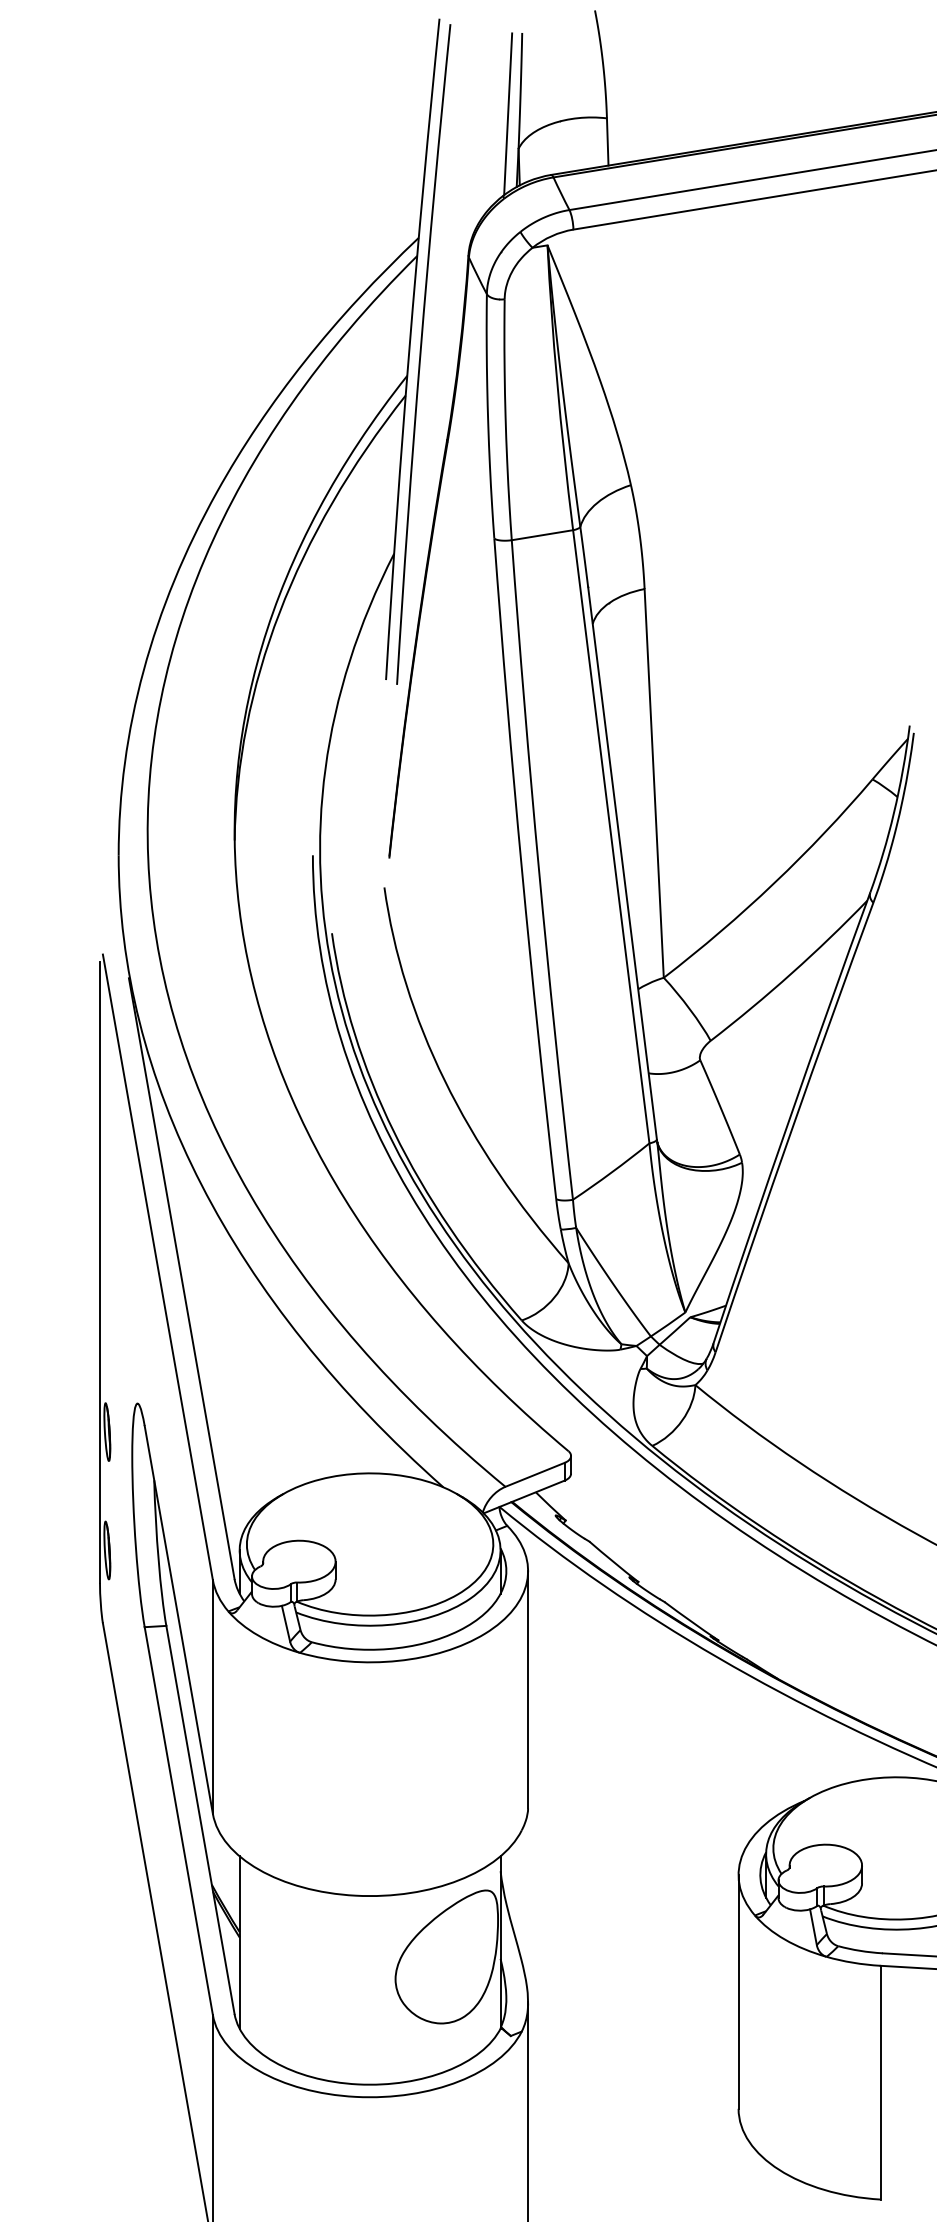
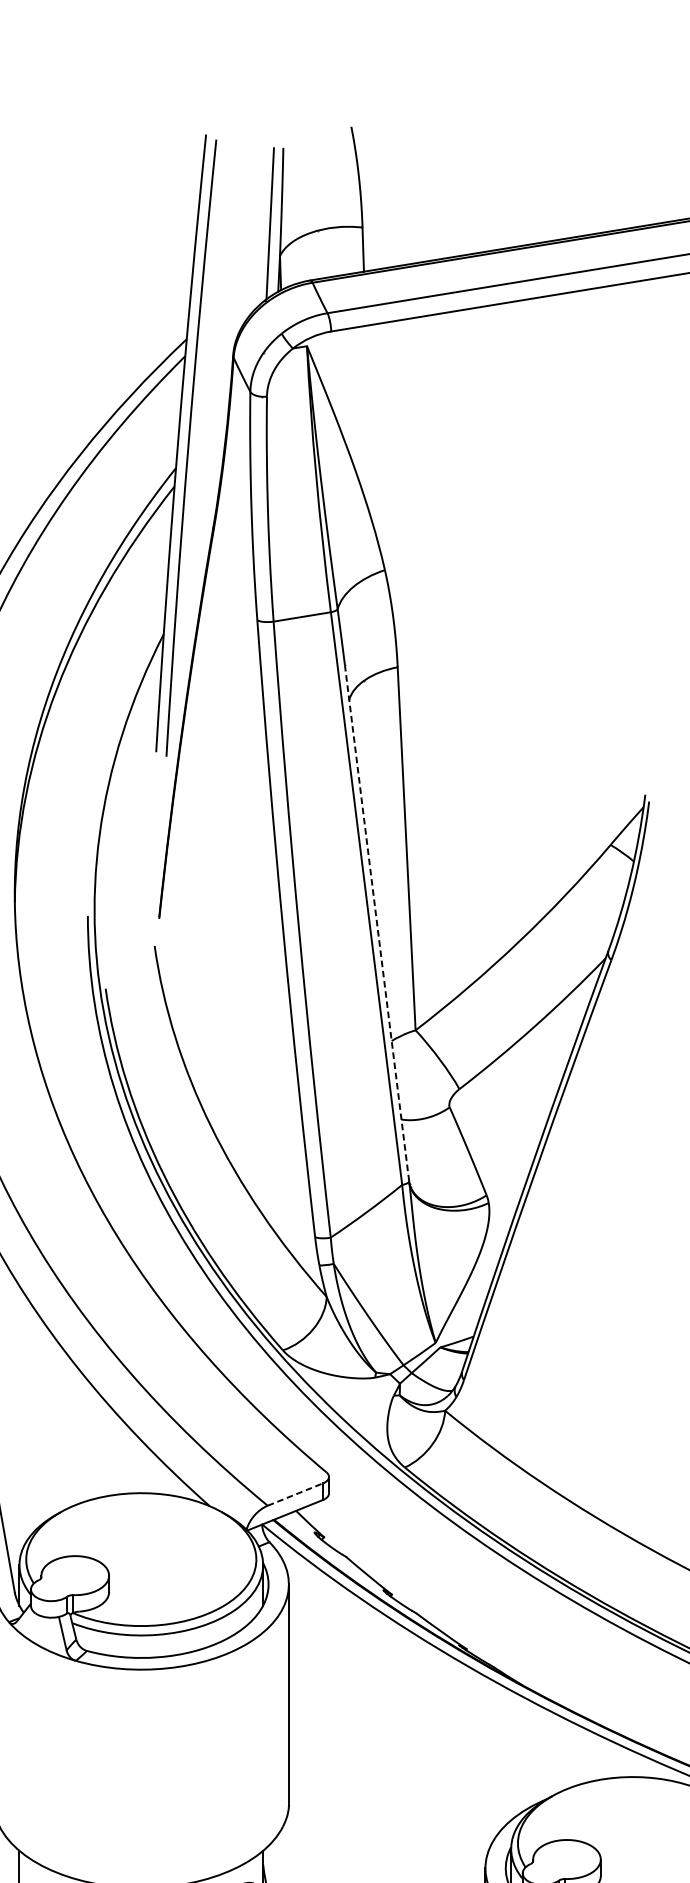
line: (622, 862) -> (377, 922), solid -> dashed
line: (535, 1474) -> (295, 1494), solid -> dashed

